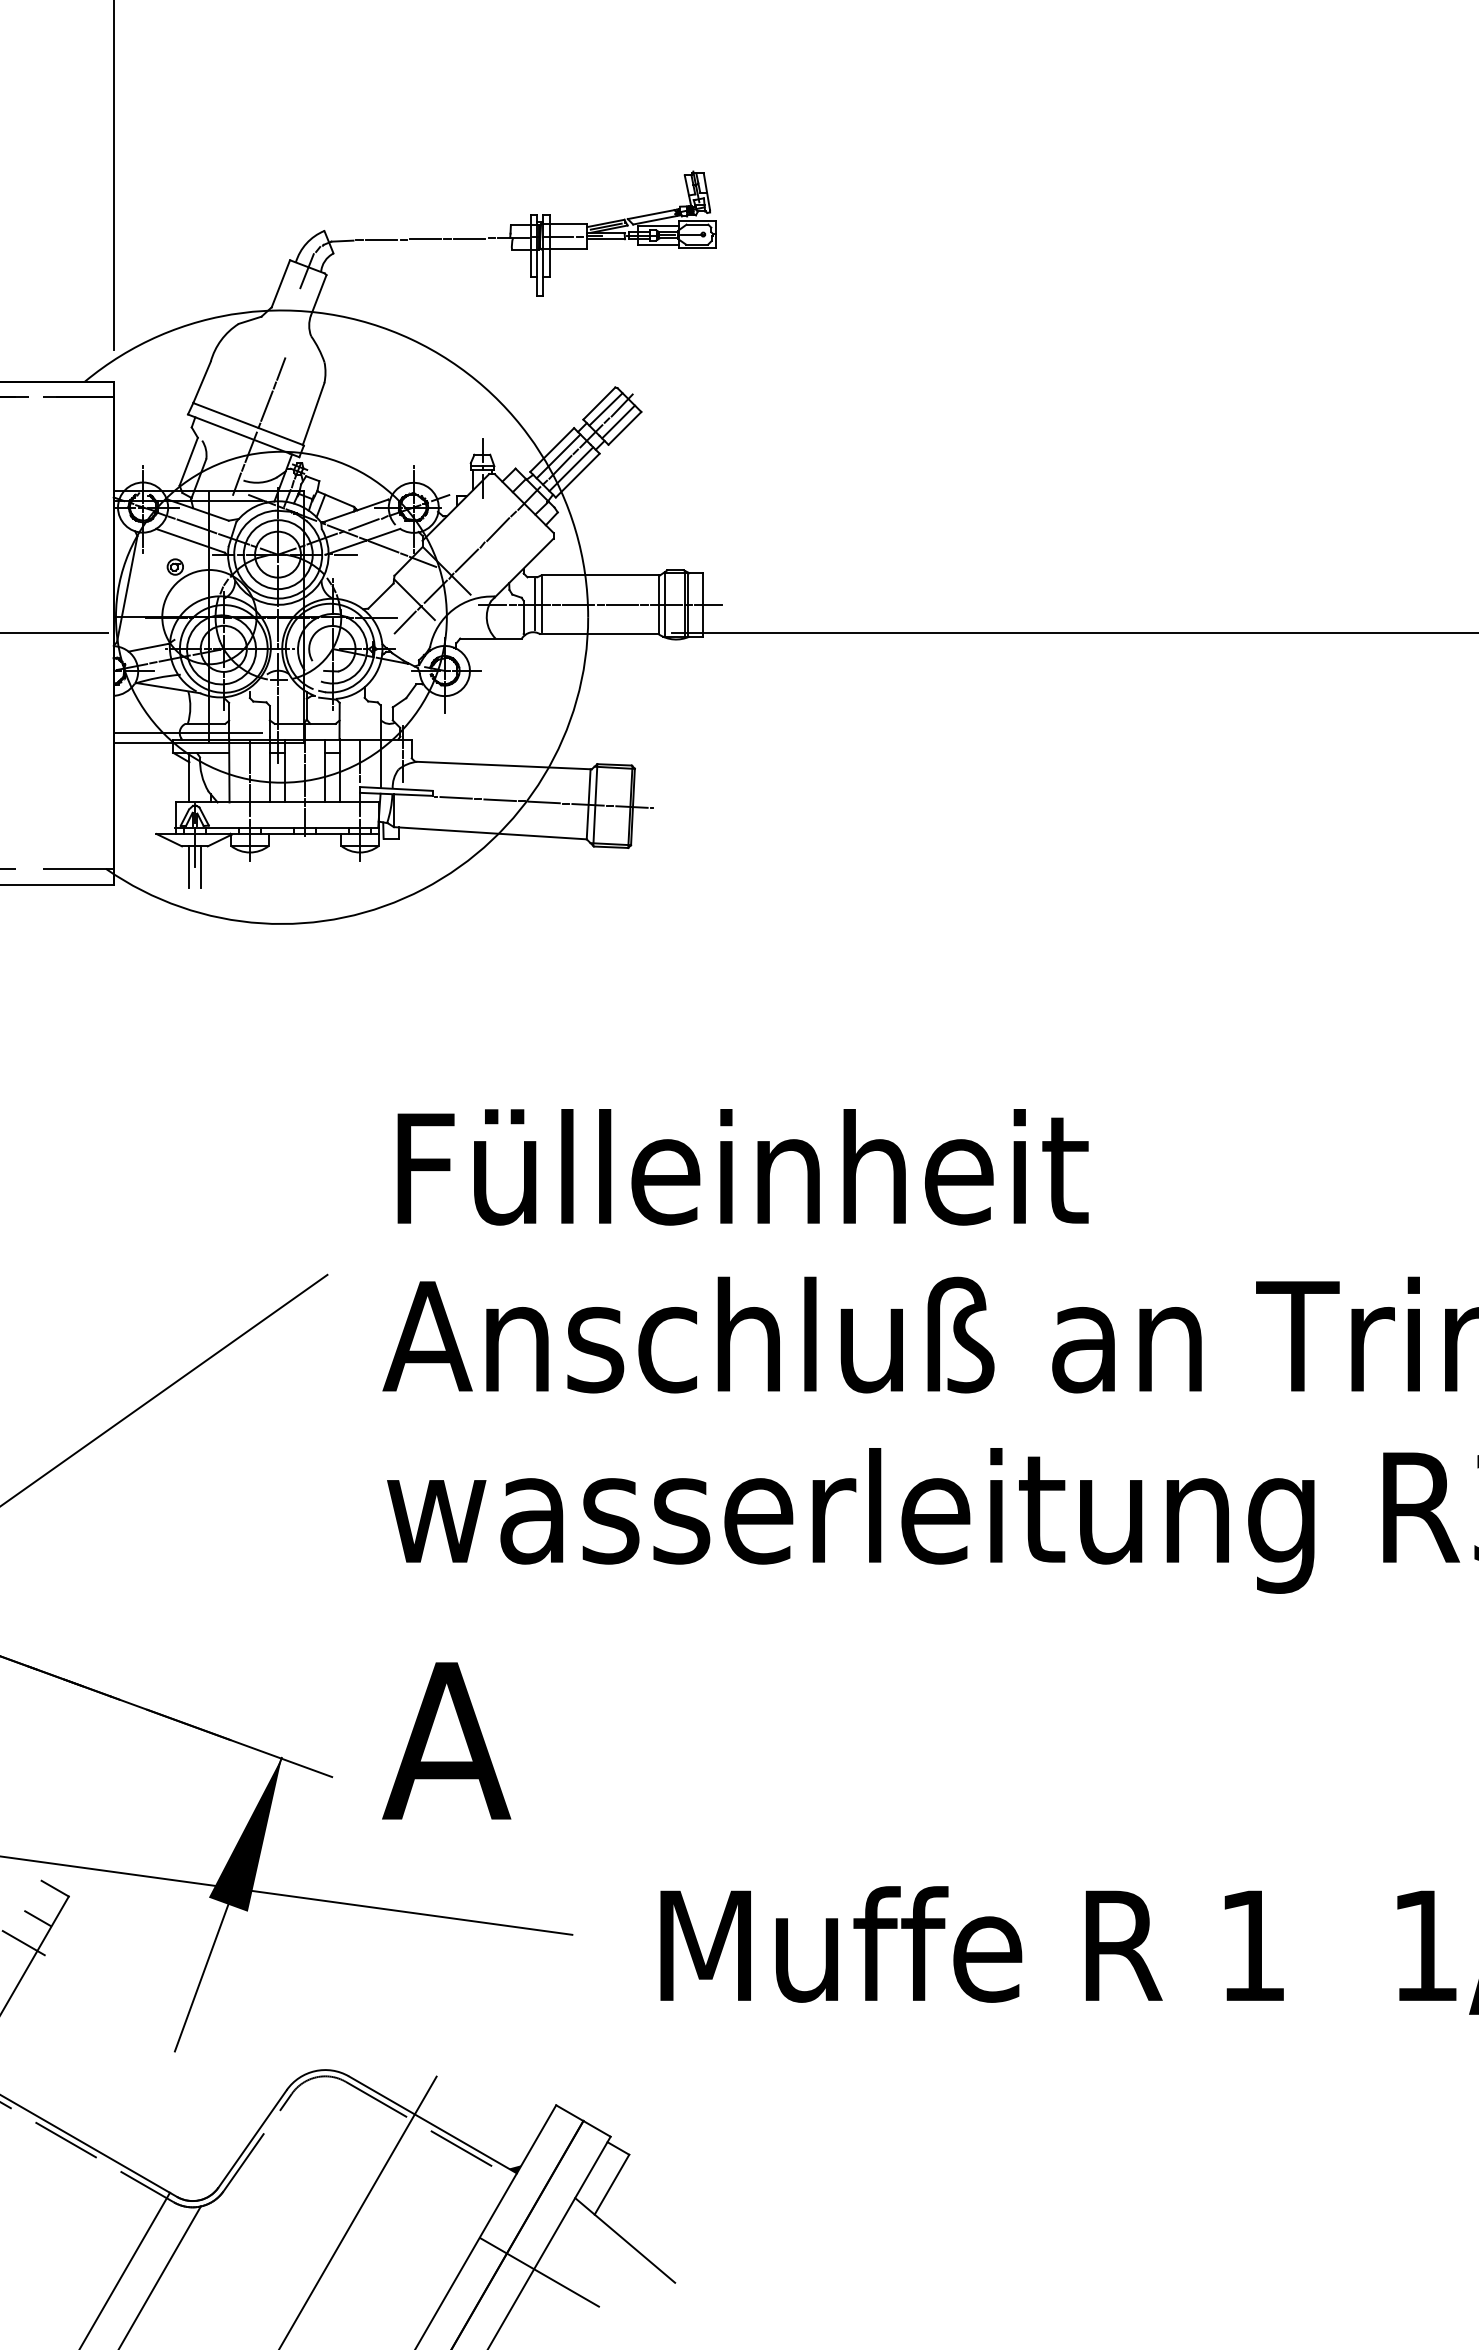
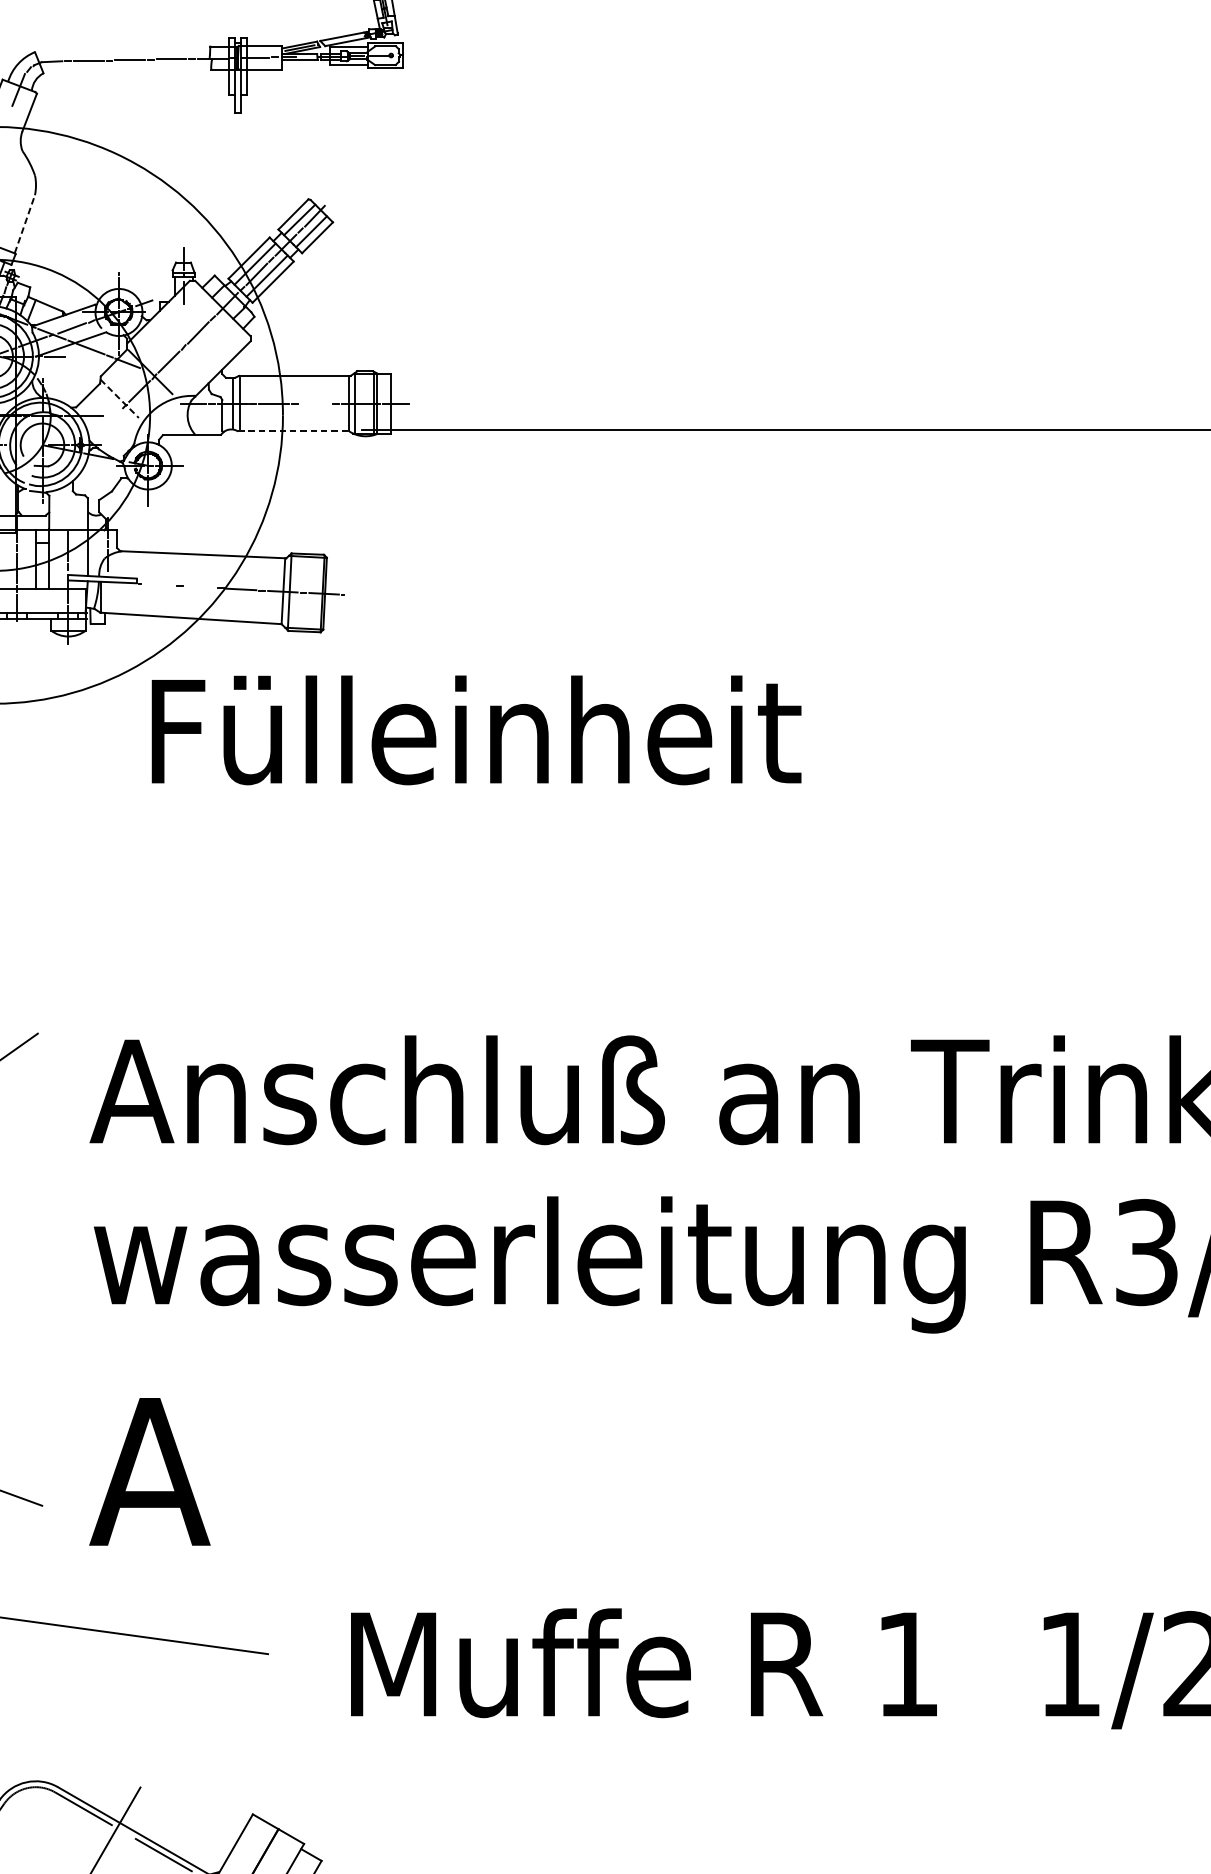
line: (313, 413) -> (24, 223), solid -> dashed
line: (414, 599) -> (119, 398), solid -> dashed
line: (622, 605) -> (315, 404), removed
line: (404, 622) -> (110, 420), removed
line: (600, 634) -> (294, 431), solid -> dashed
line: (455, 797) -> (158, 584), removed
line: (499, 800) -> (199, 587), removed
text: (742, 1167) -> (476, 730), moved

